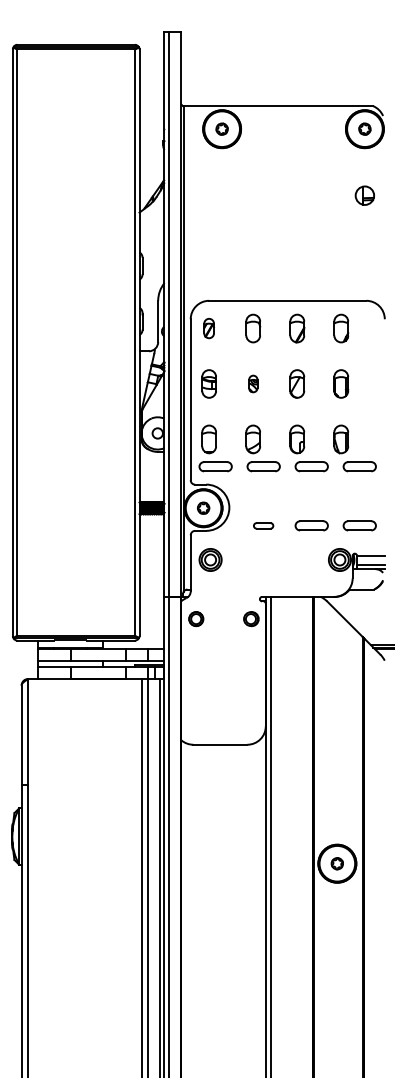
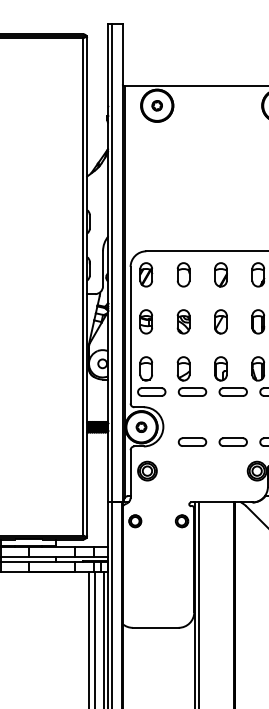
part: (208, 328) -> (145, 274), size x1.43
part: (253, 383) -> (183, 321), size x1.67
part: (263, 525) -> (192, 441), size x1.67

